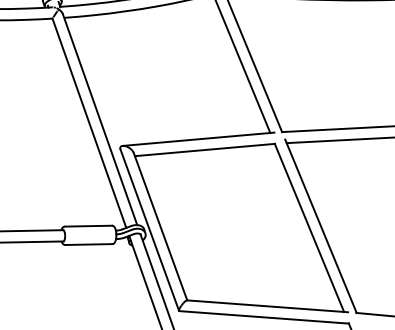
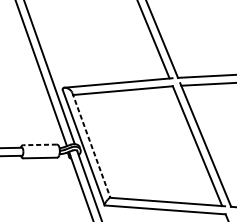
line: (88, 226) -> (40, 145), solid -> dashed
line: (160, 227) -> (91, 145), solid -> dashed

